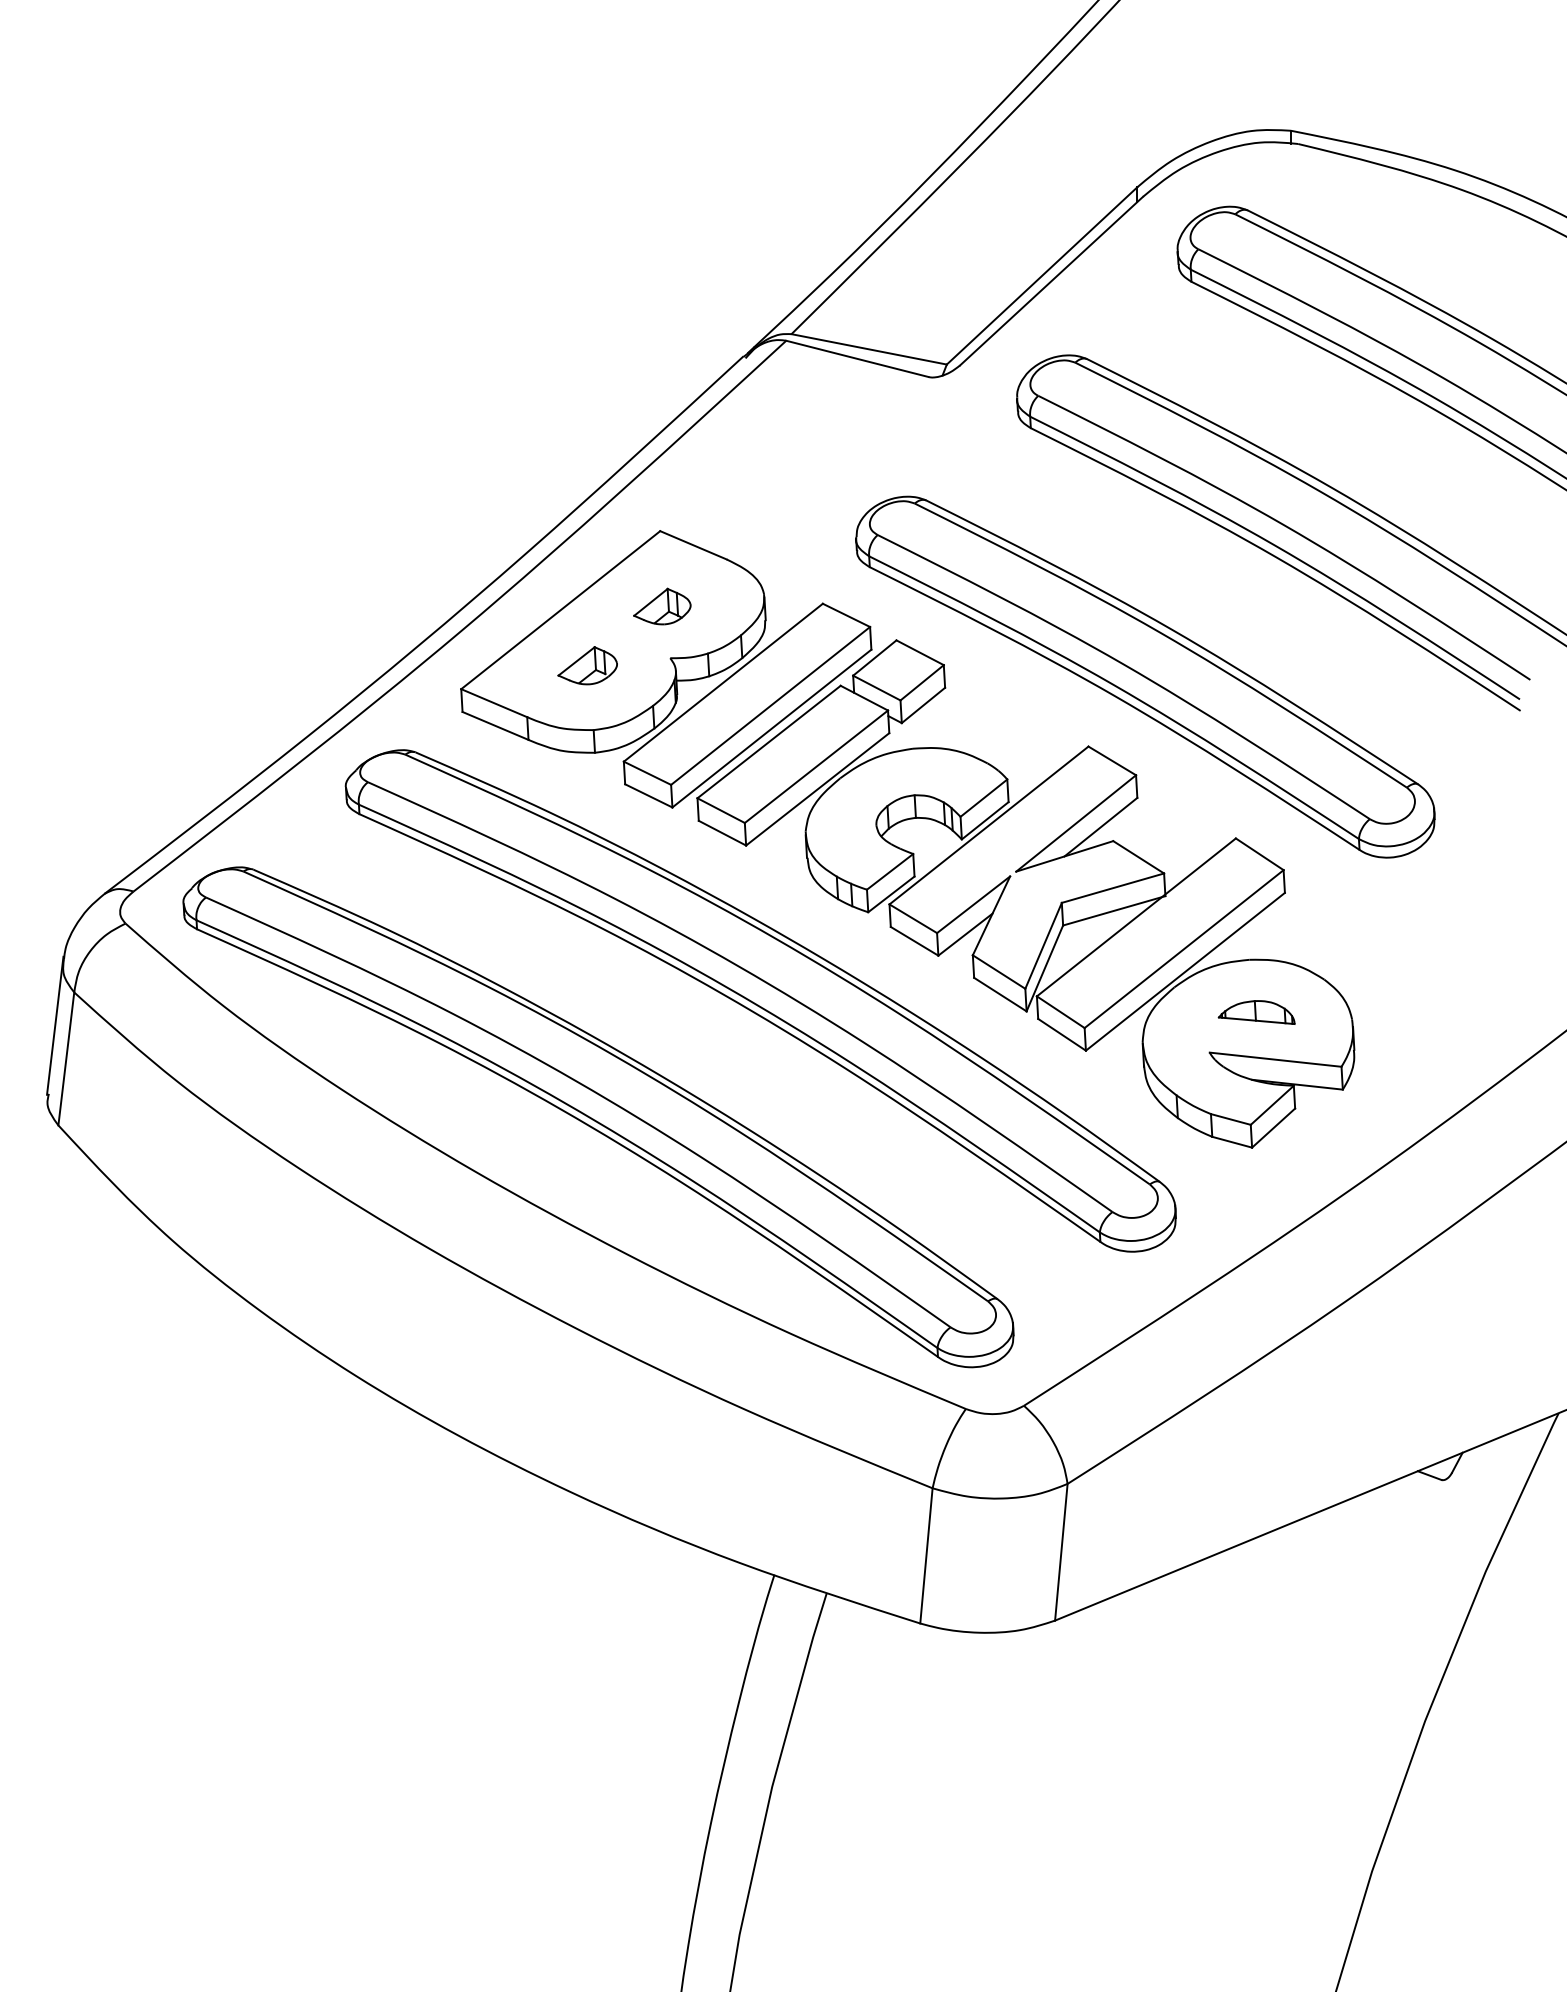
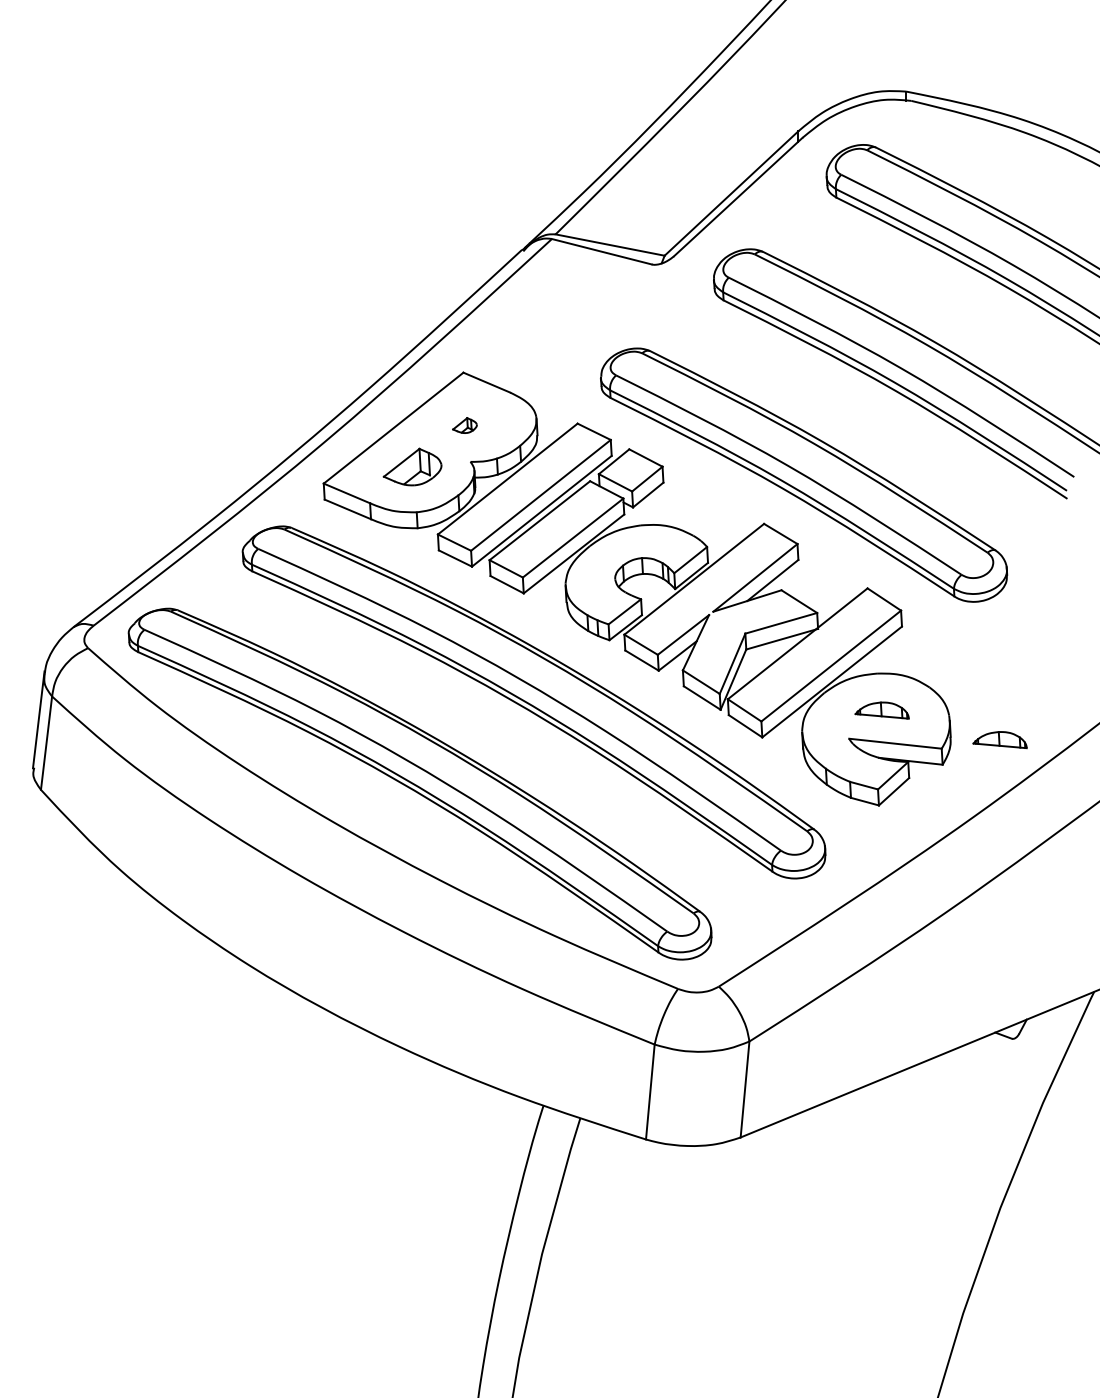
part: (662, 606) -> (465, 425), size x0.6
part: (587, 665) -> (412, 466), size x1.4
part: (1424, 1054) -> (999, 740), added

